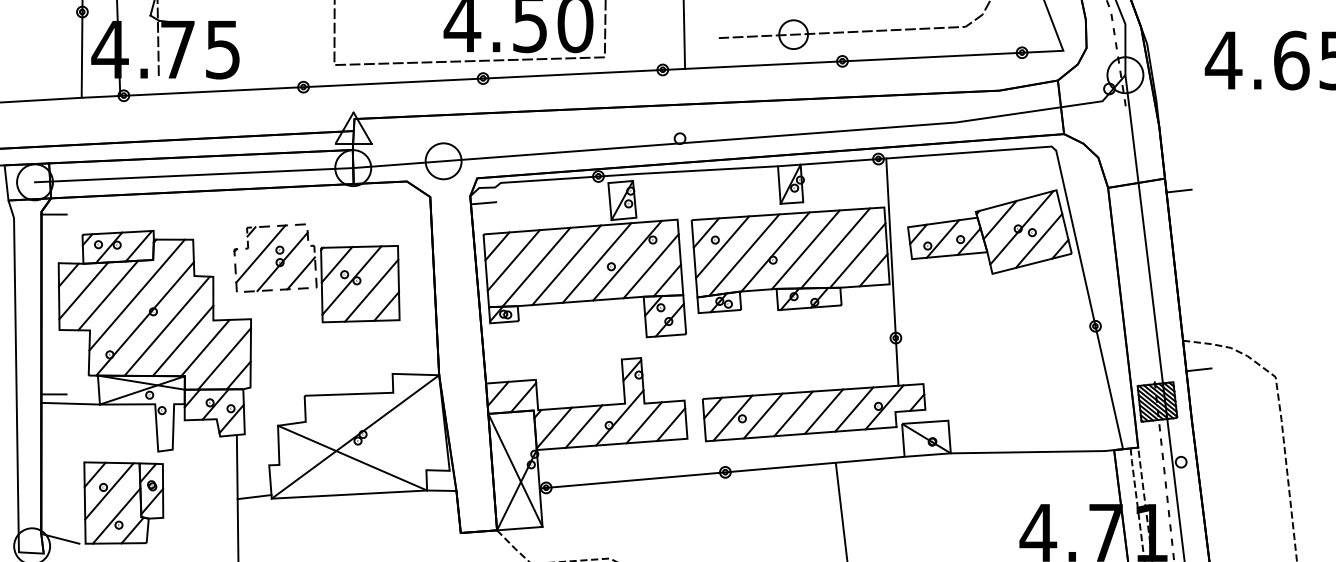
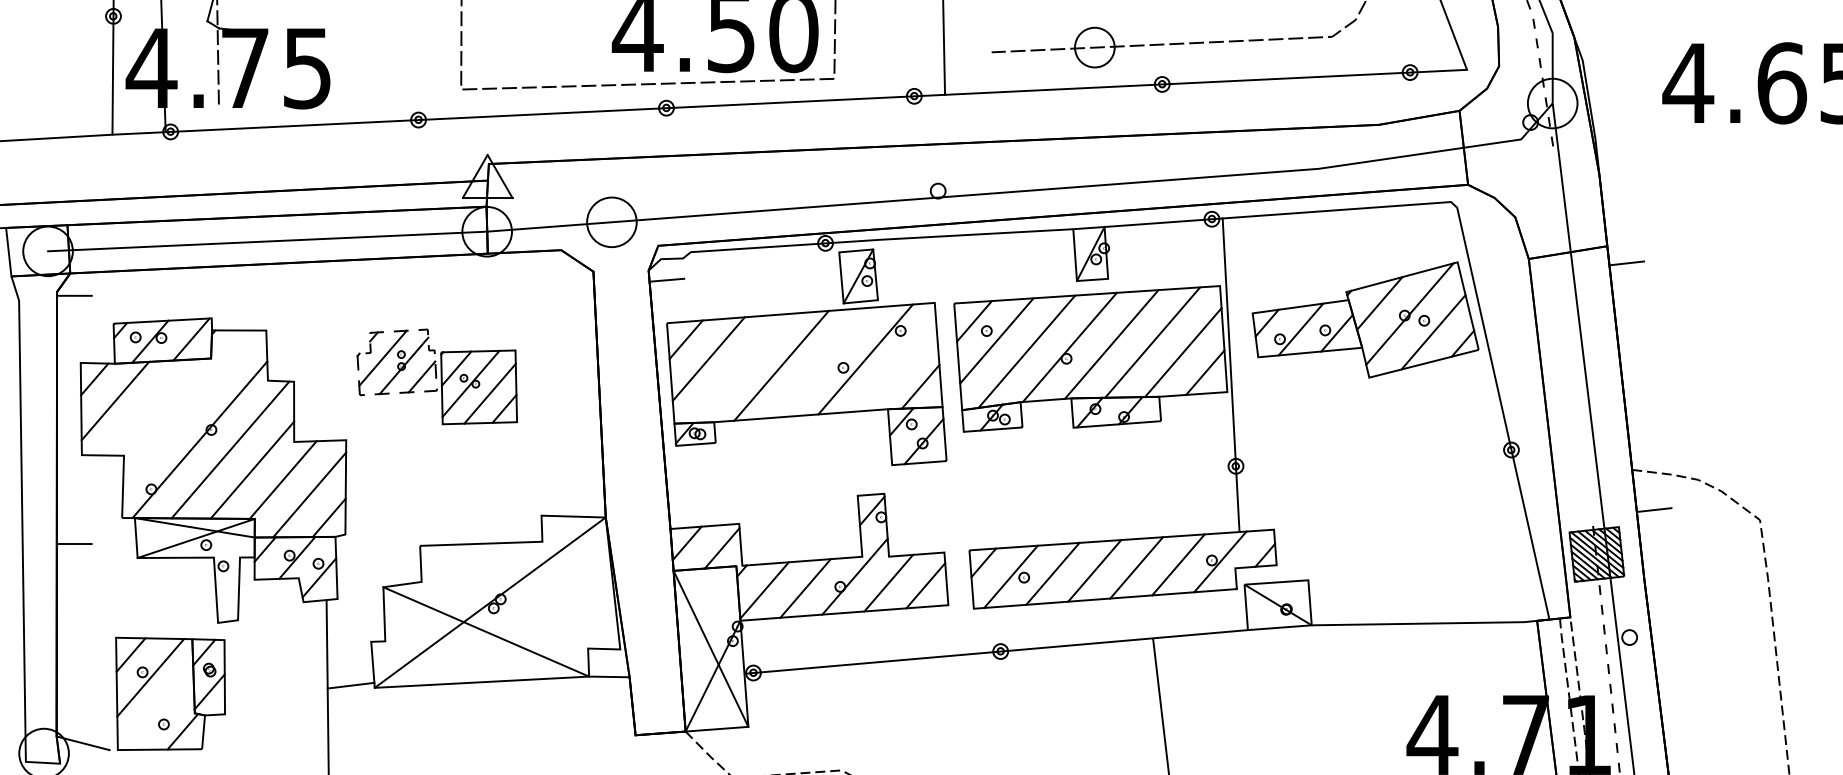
line: (596, 262) -> (823, 362), removed
line: (651, 266) -> (898, 367), removed
line: (536, 267) -> (739, 368), removed
part: (317, 273) -> (437, 376), size x0.7
line: (136, 294) -> (188, 406), removed
line: (107, 295) -> (148, 407), removed
line: (70, 403) -> (96, 556), removed
line: (116, 515) -> (160, 711), removed

